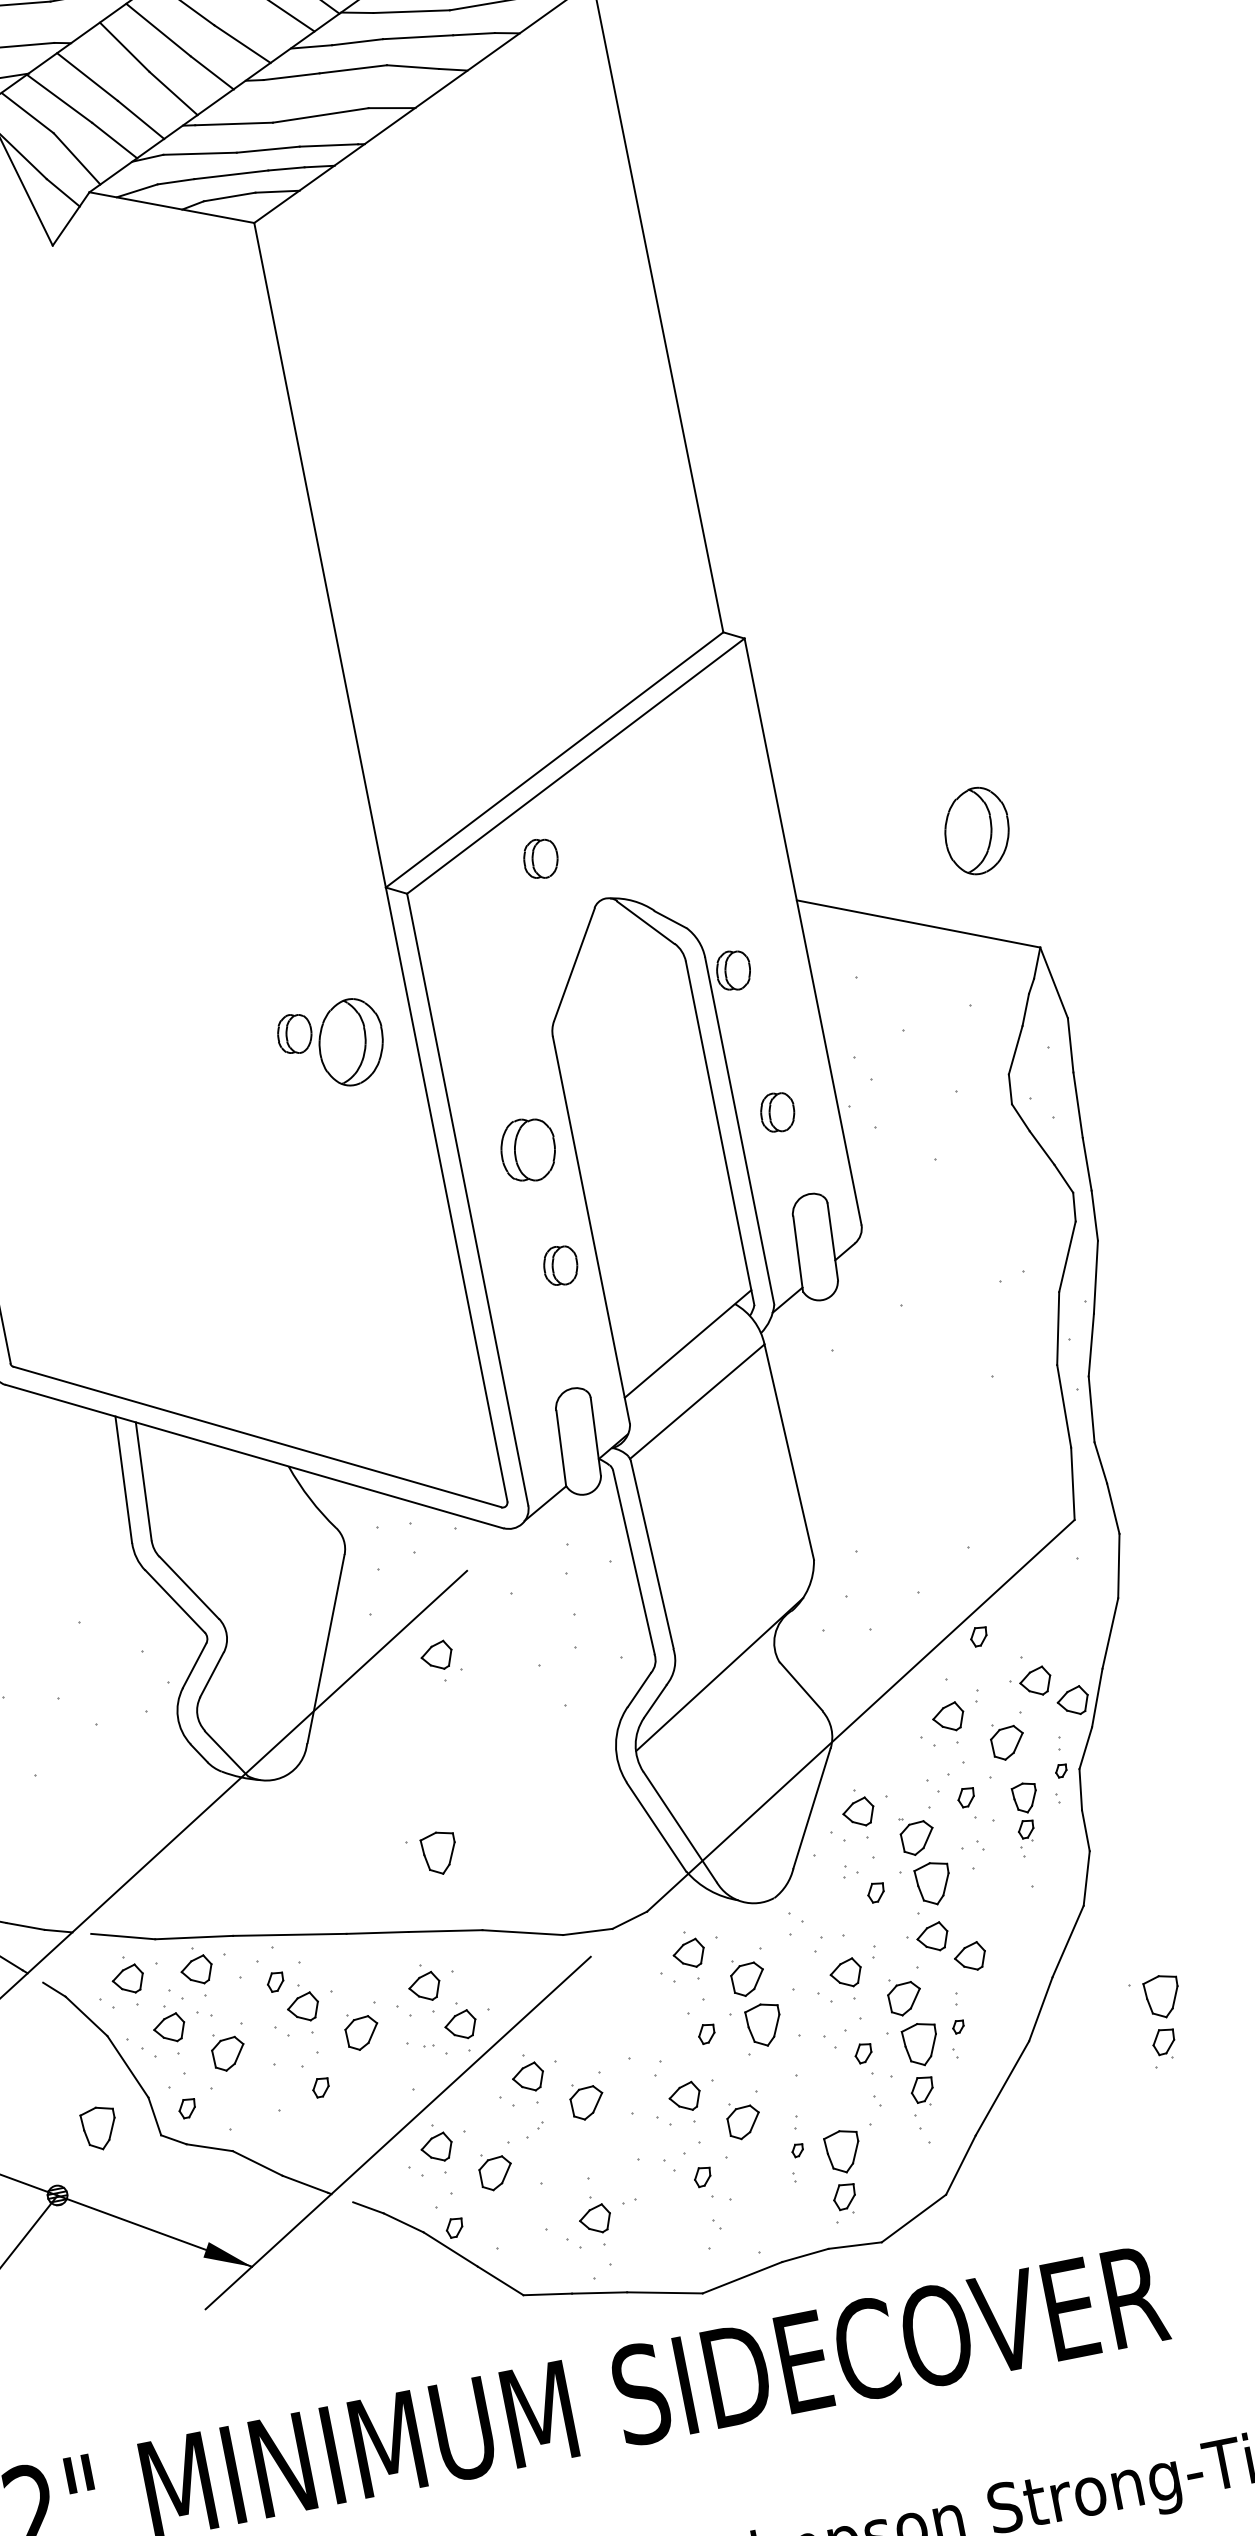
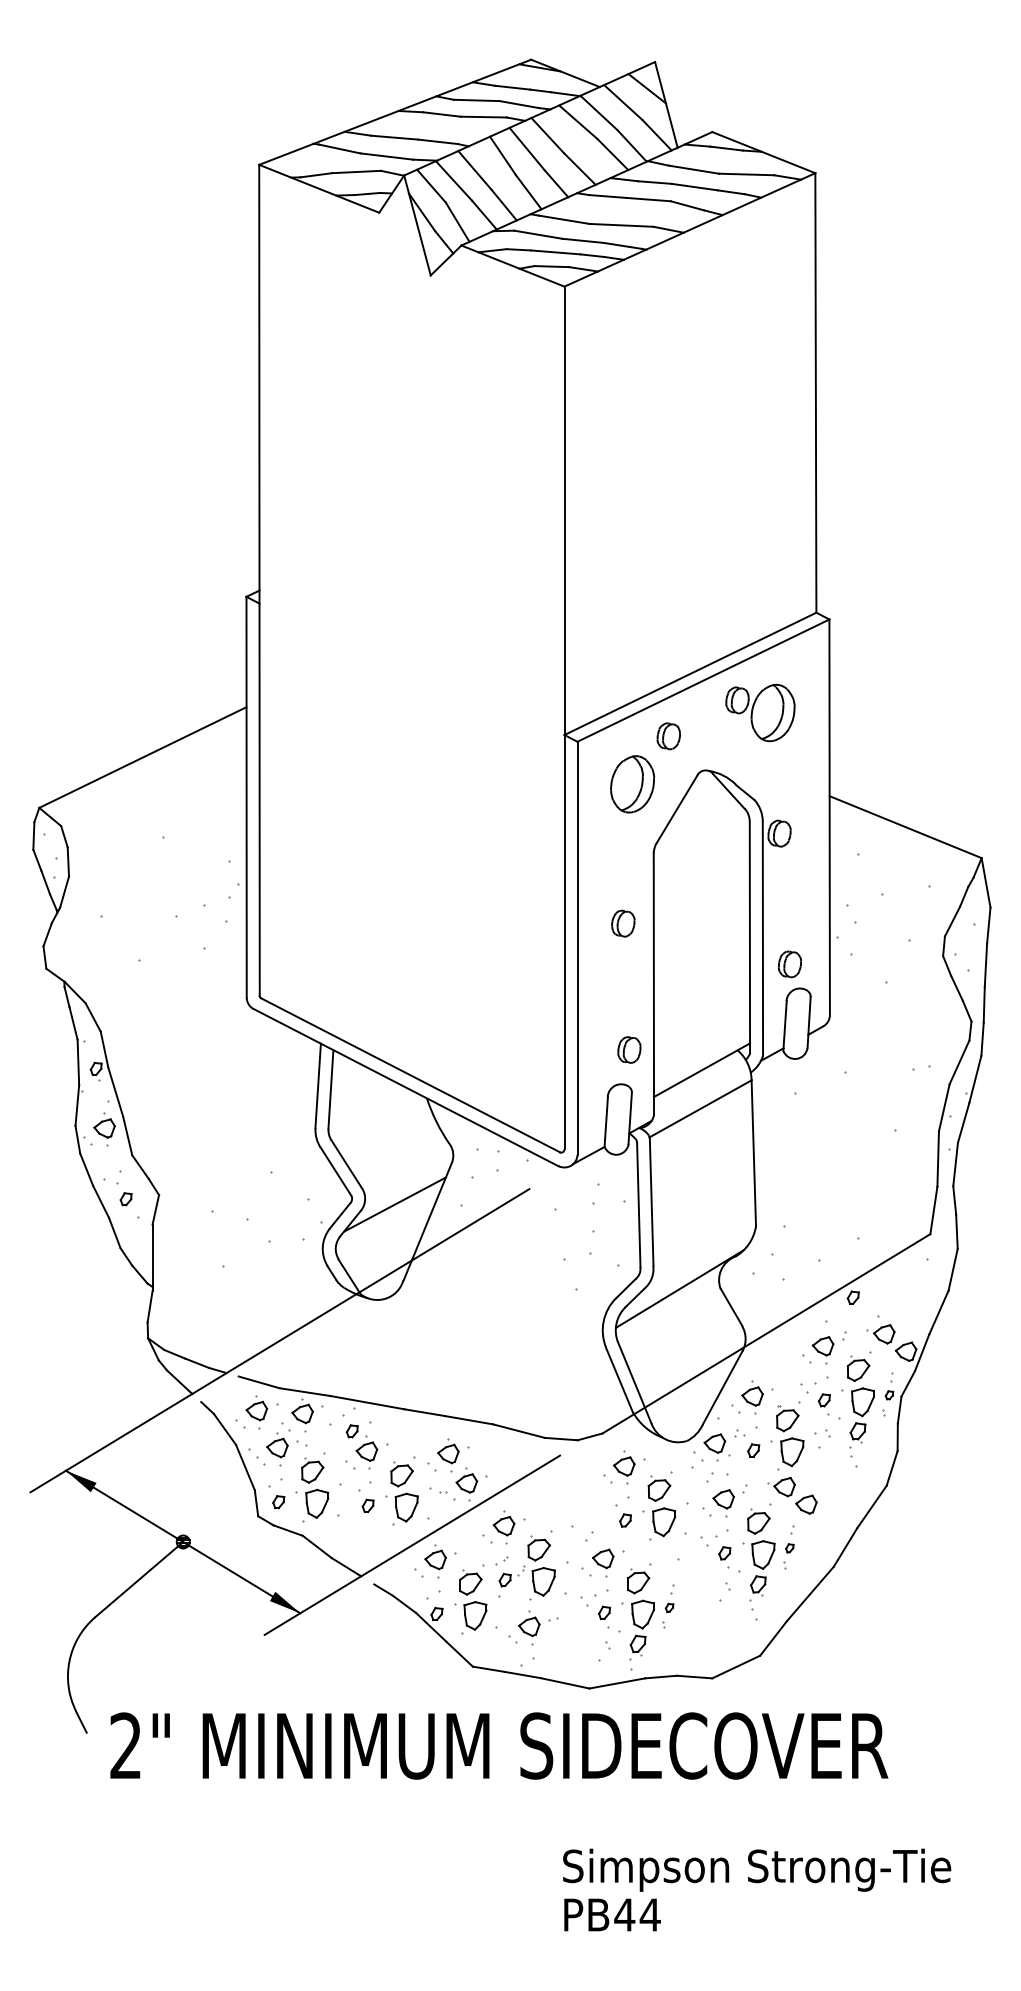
part: (976, 831) -> (632, 784), moved
part: (332, 1046) -> (760, 713), moved
part: (778, 1112) -> (790, 964), moved
part: (528, 1149) -> (623, 923), size x0.62
part: (560, 1264) -> (629, 1049), moved
line: (273, 1632) -> (395, 1204), added
part: (440, 1661) -> (716, 1447), moved
part: (1027, 1819) -> (861, 1422), size x1.43
part: (432, 1854) -> (470, 1615), moved
part: (1160, 2021) -> (921, 1570), removed
part: (371, 2081) -> (401, 1508), added
part: (100, 2127) -> (317, 1503), moved
part: (577, 2151) -> (526, 1580), added
part: (845, 2174) -> (641, 1629), moved

